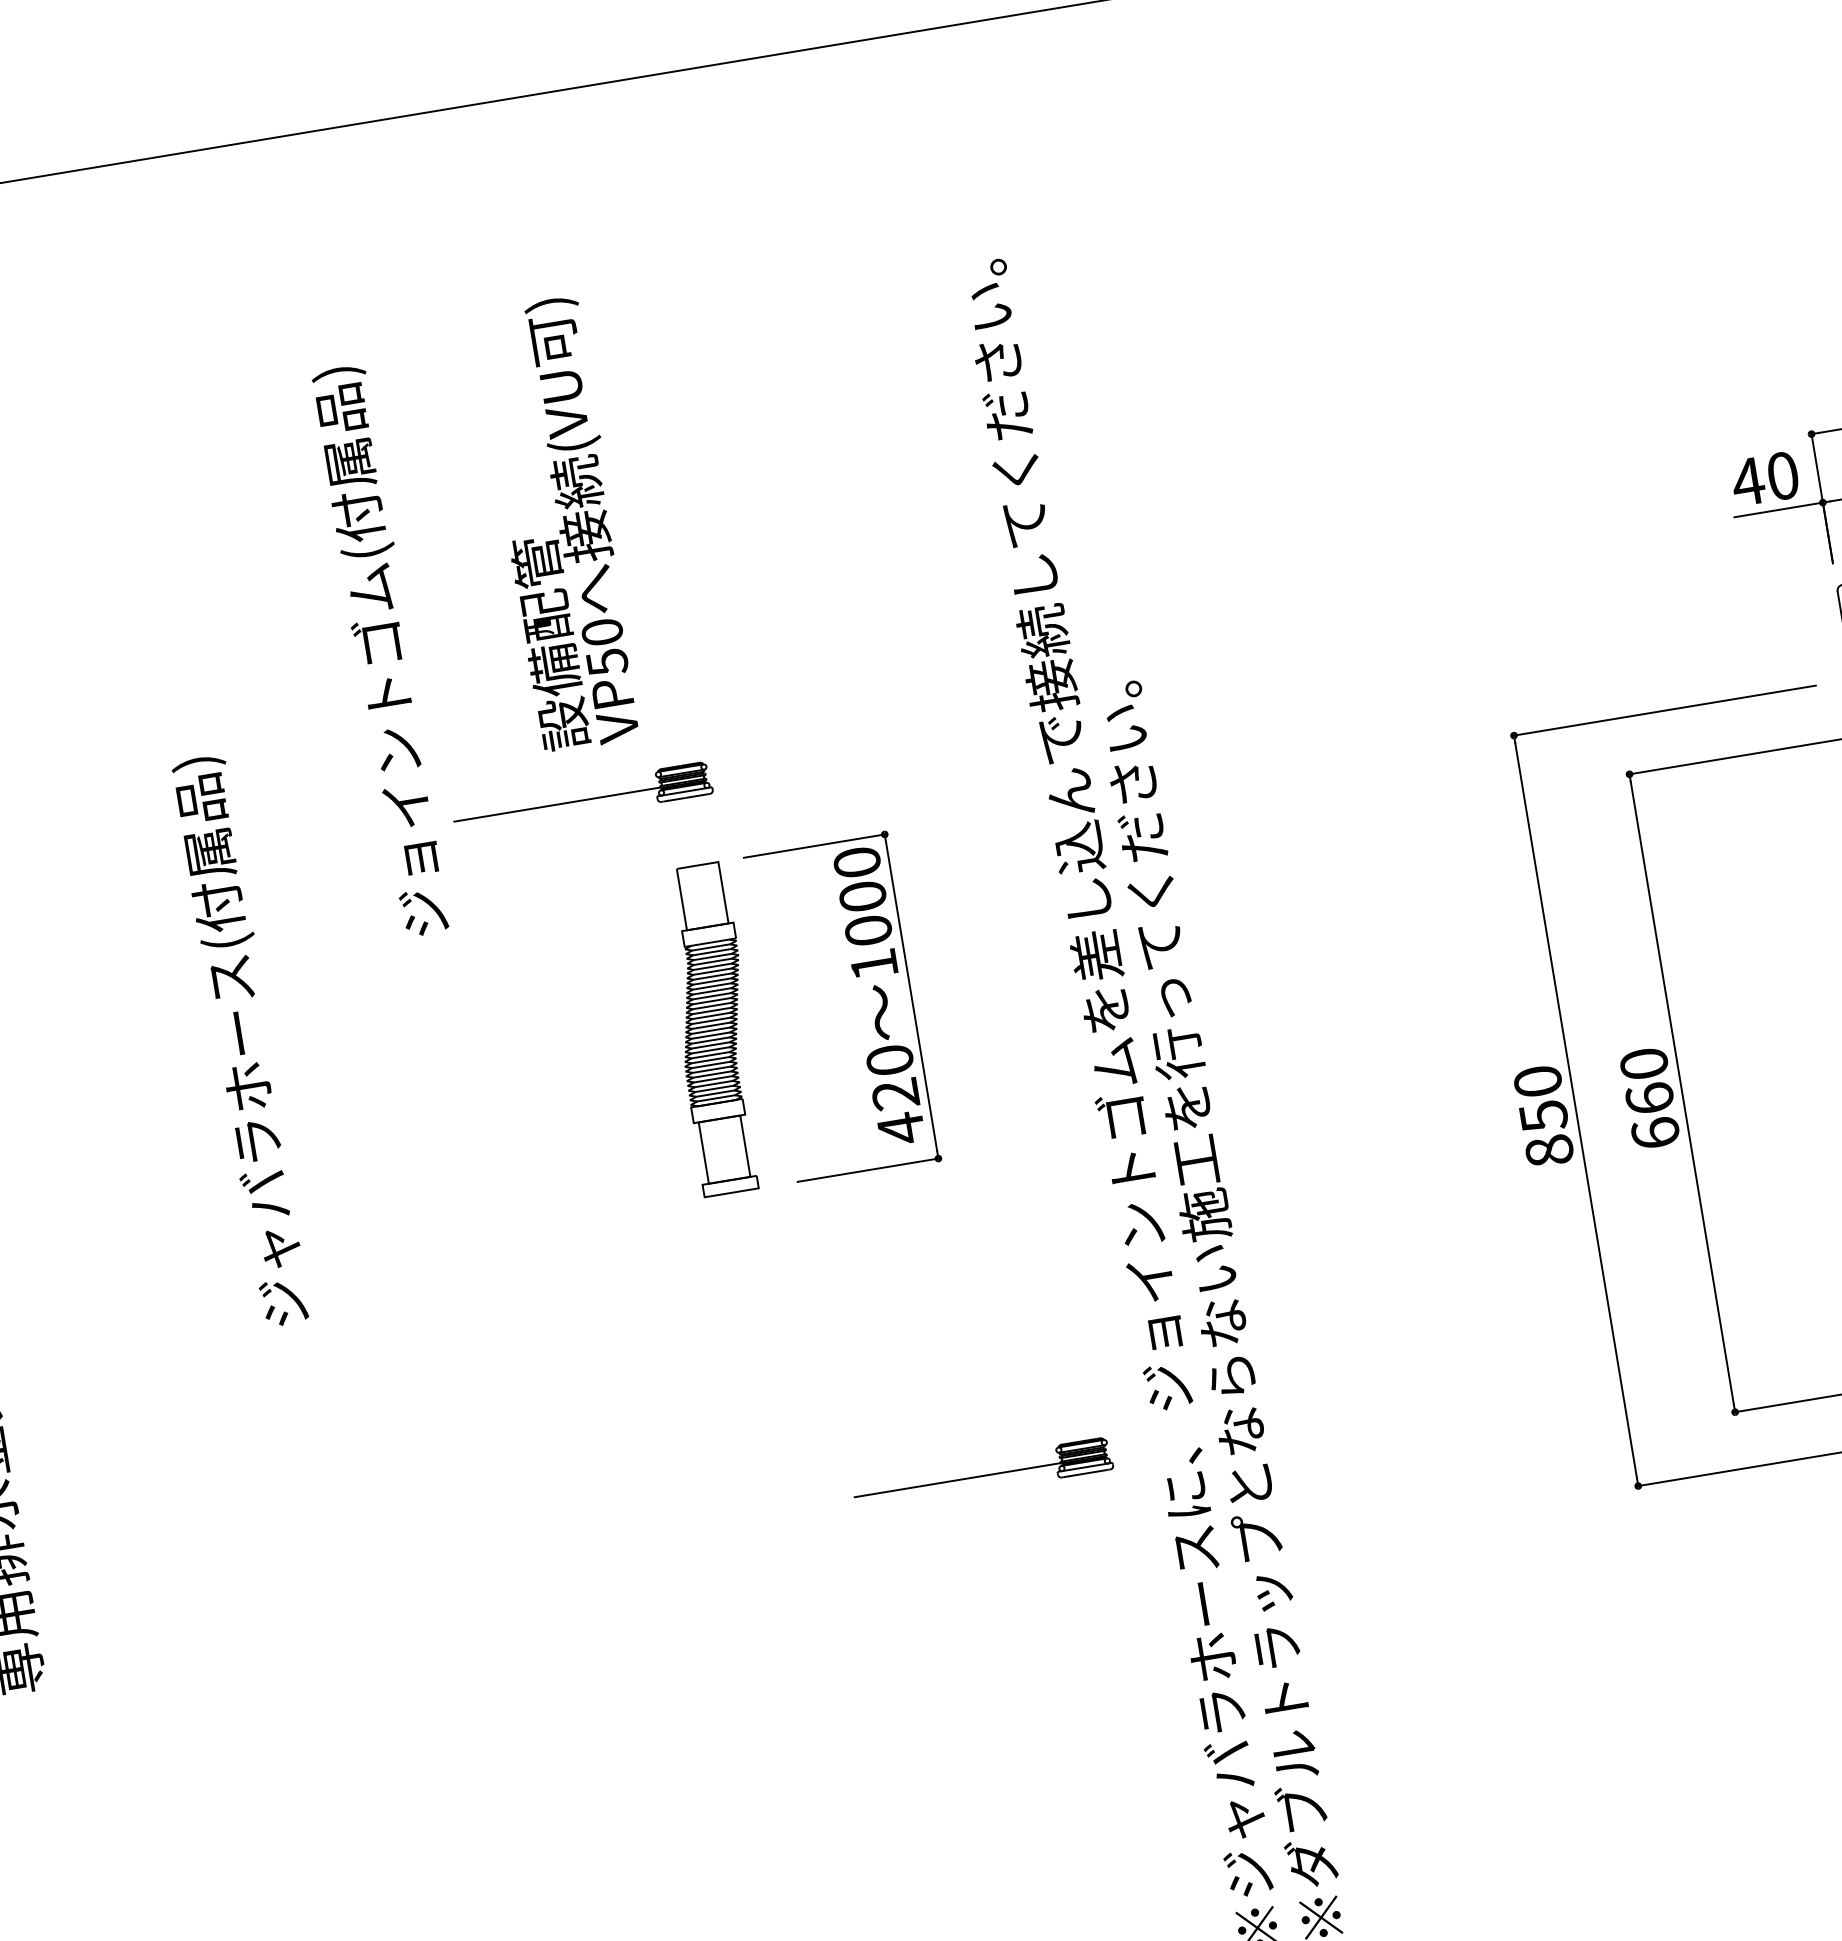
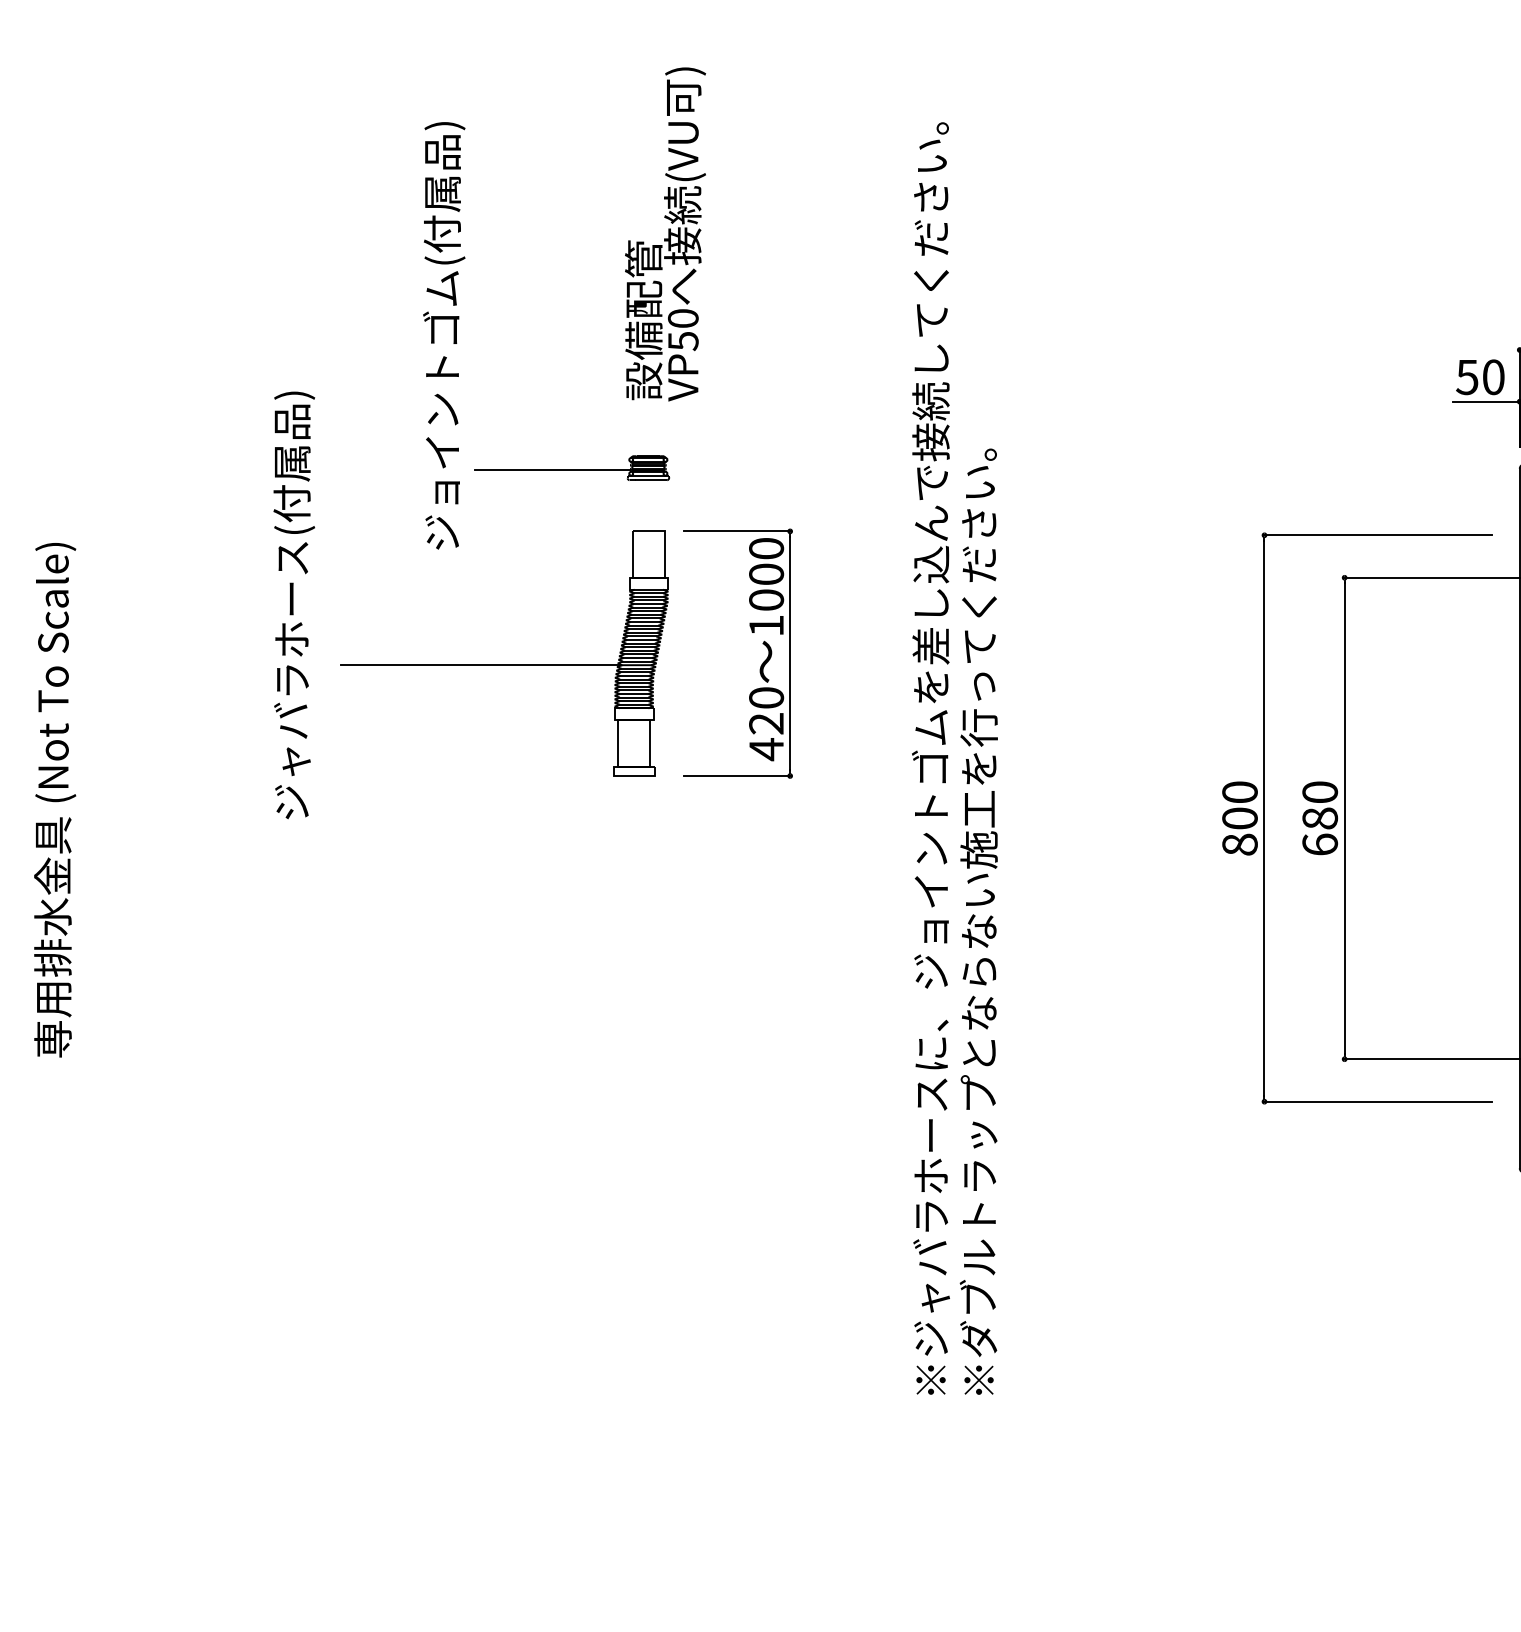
text: (1748, 482) -> (1467, 377), 40 -> 50
text: (560, 524) -> (665, 234), moved
line: (503, 1078) -> (480, 664), added
text: (1649, 1098) -> (1319, 818), 660 -> 680
text: (1543, 1116) -> (1239, 818), 850 -> 800
part: (982, 1473) -> (784, 1012), removed

